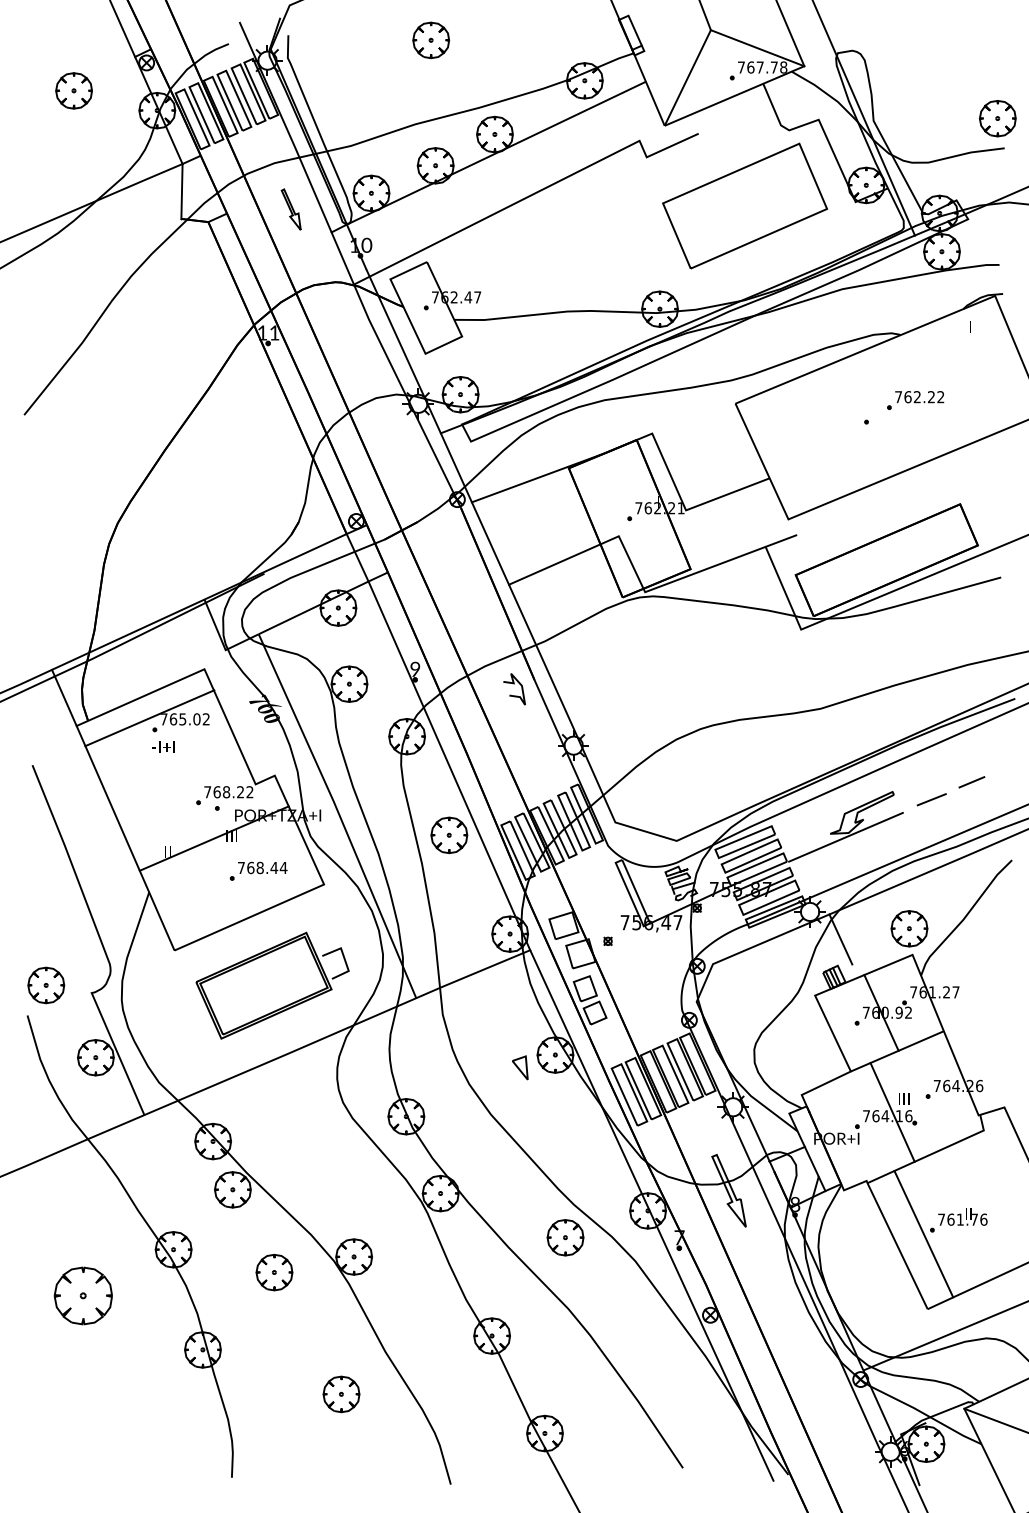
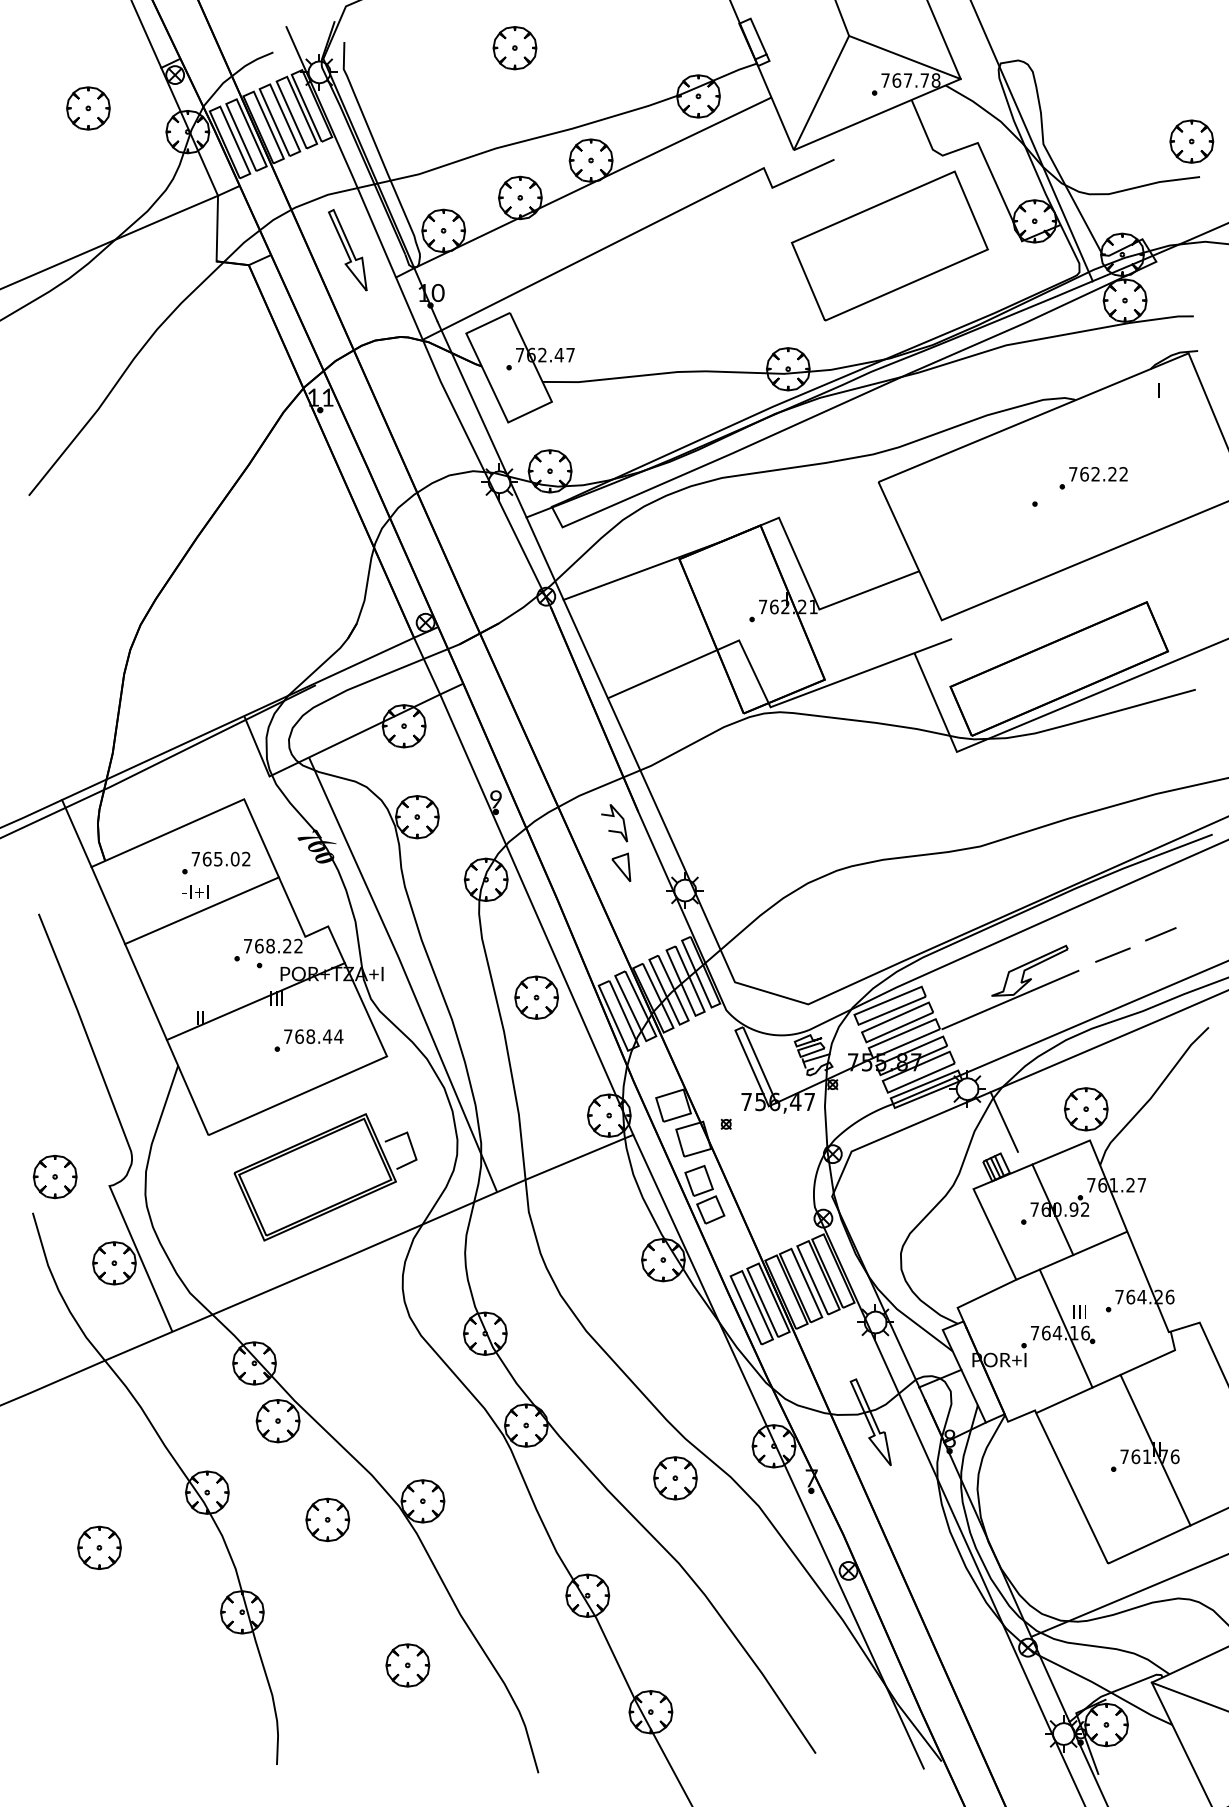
part: (290, 209) -> (347, 250), size x1.67
line: (149, 717) -> (201, 910), moved
part: (520, 1067) -> (621, 866), moved
line: (923, 1233) -> (1155, 1449), moved
part: (83, 1295) -> (99, 1547), size x0.62

